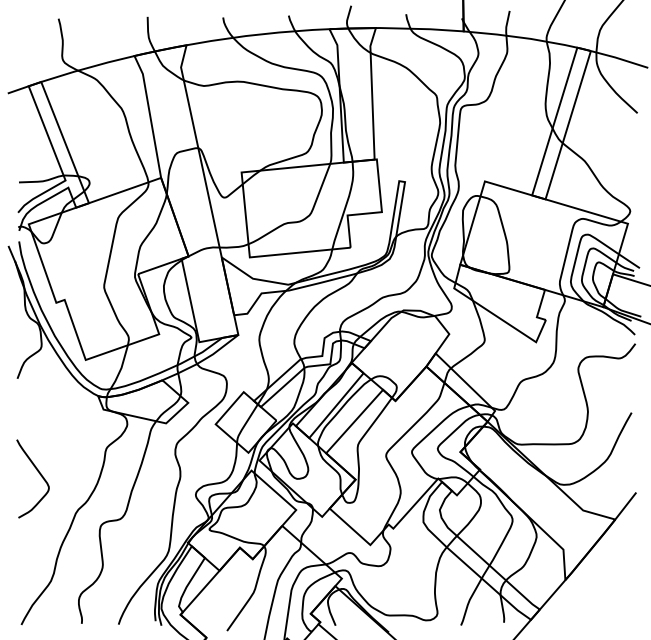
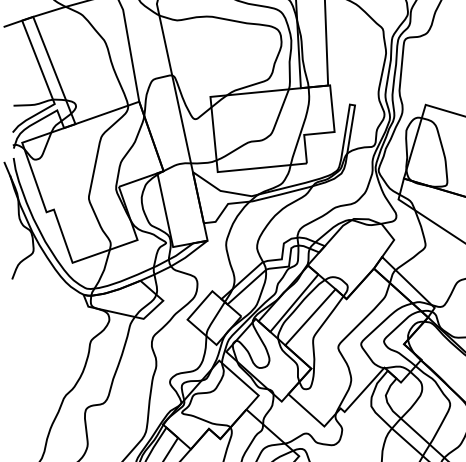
curve: (39, 474) -> (31, 364), removed

